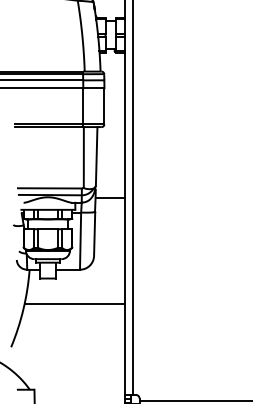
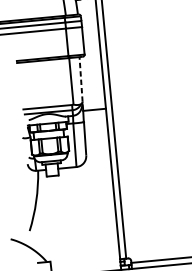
line: (96, 155) -> (80, 78), solid -> dashed
line: (74, 303) -> (74, 193), removed

